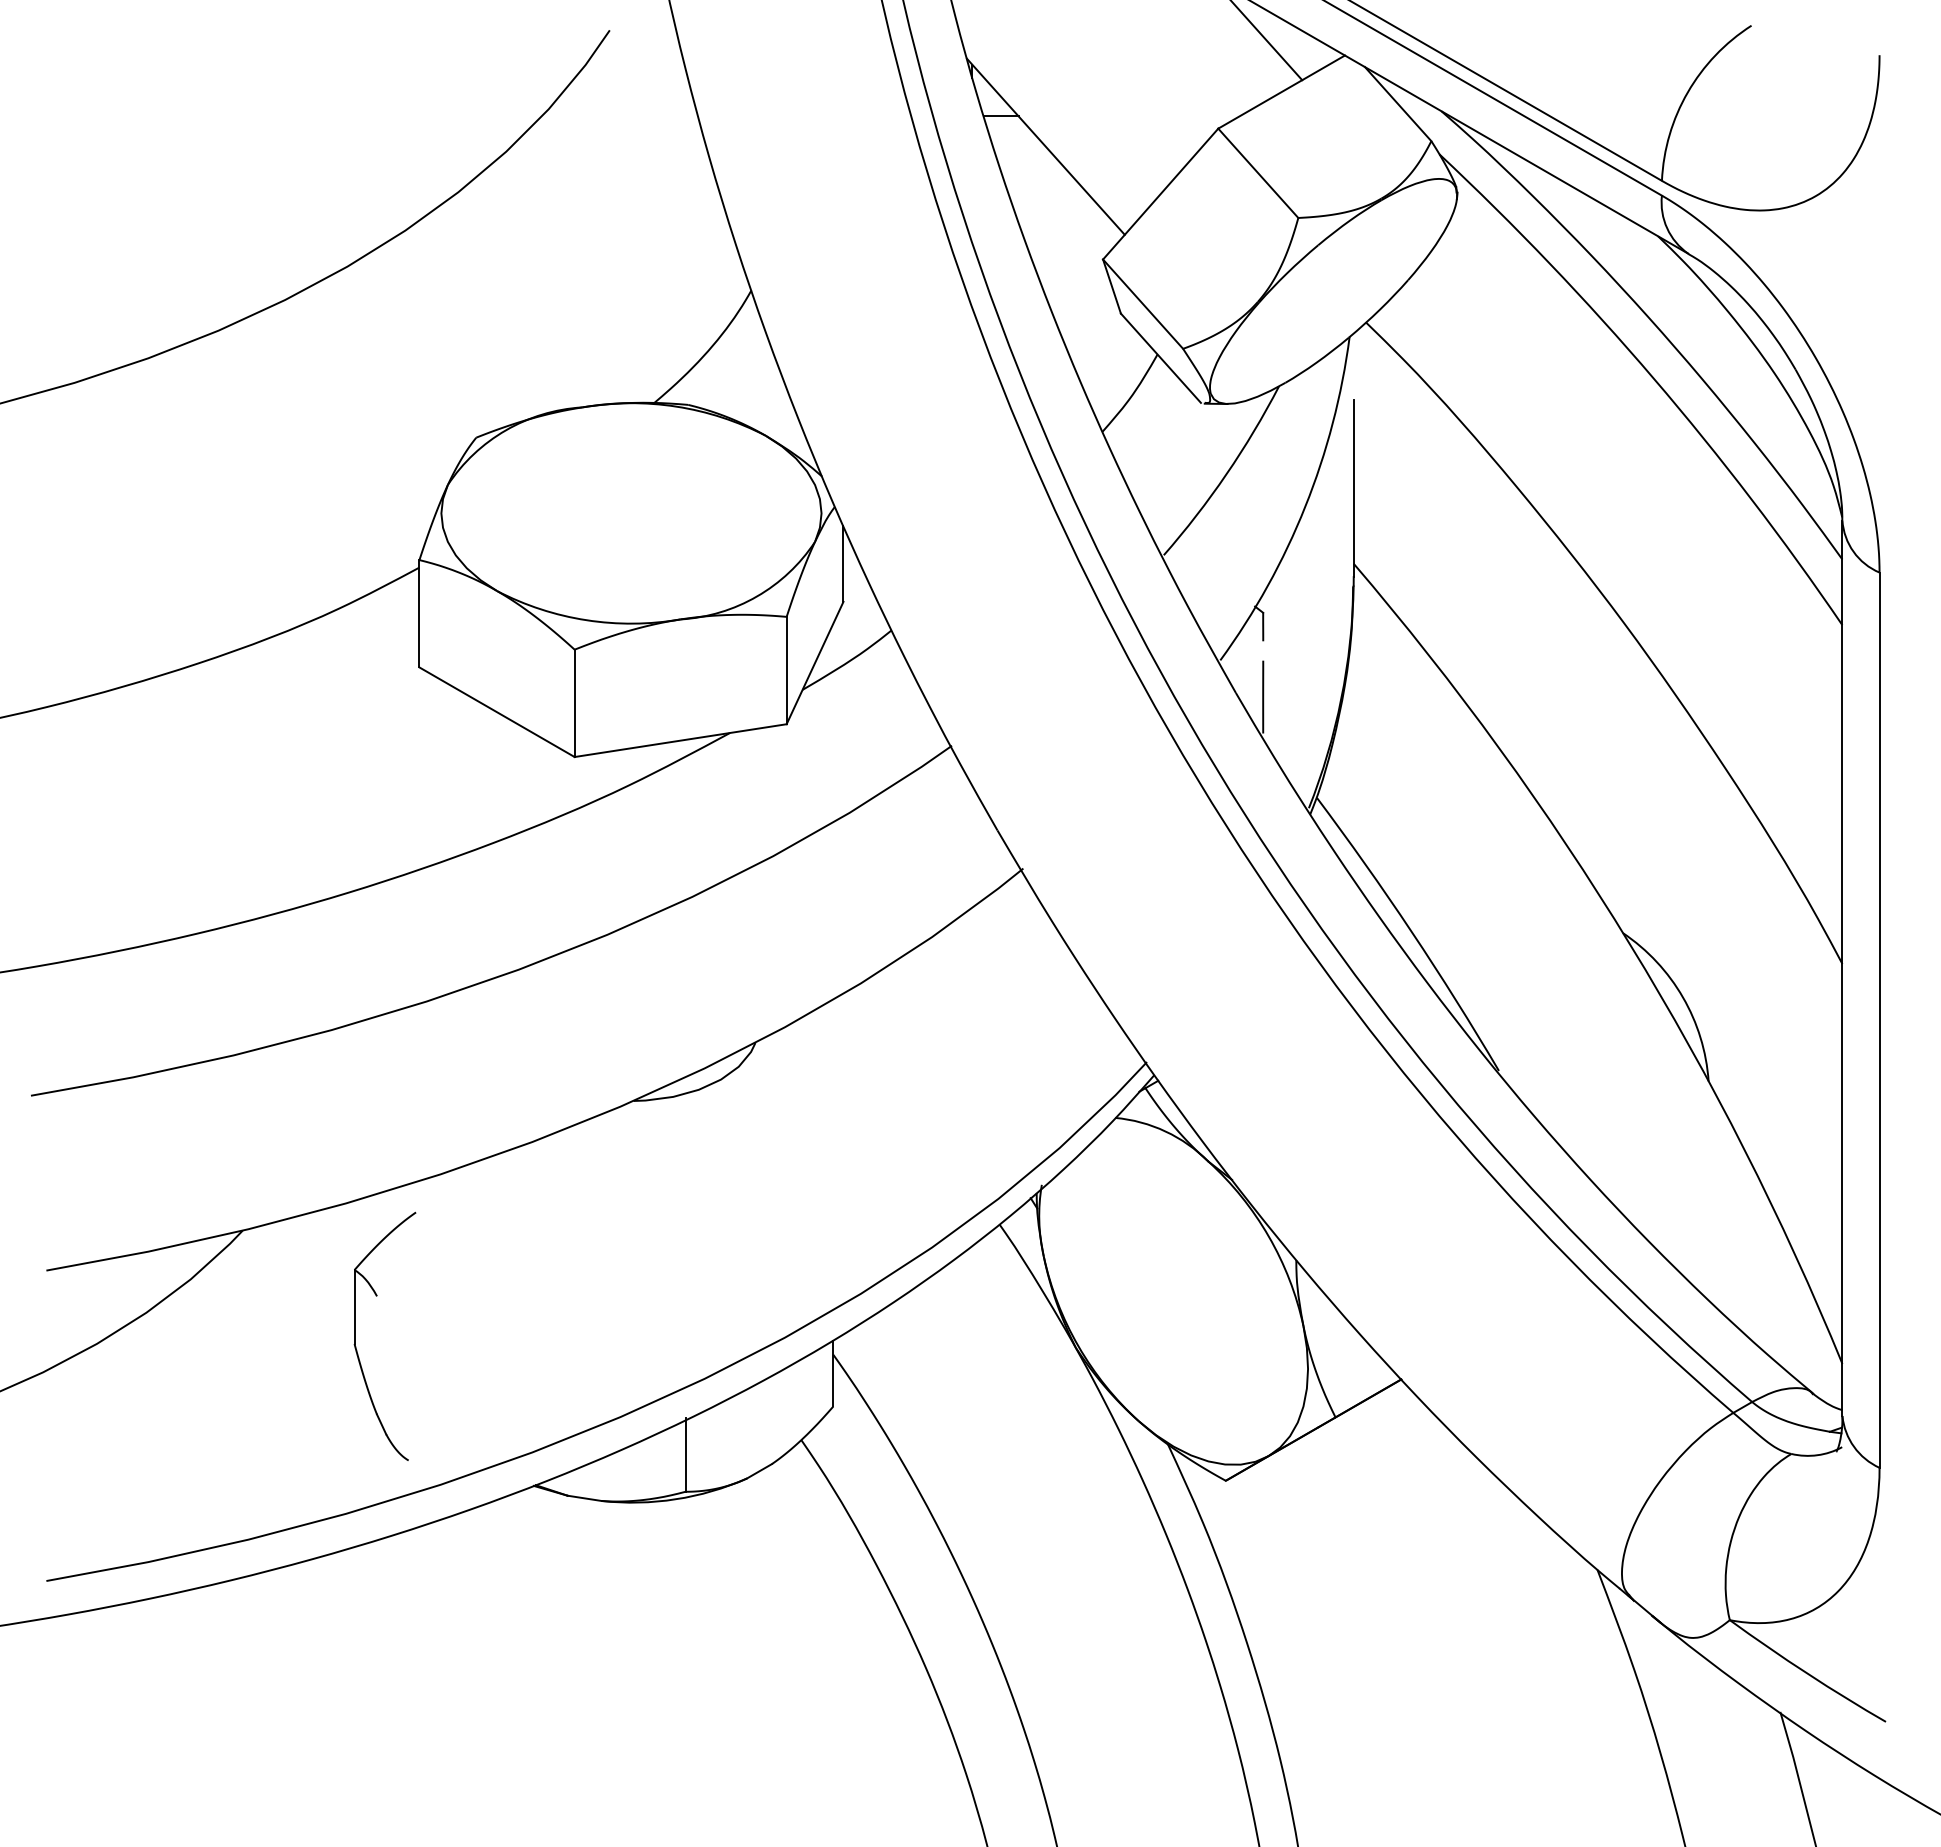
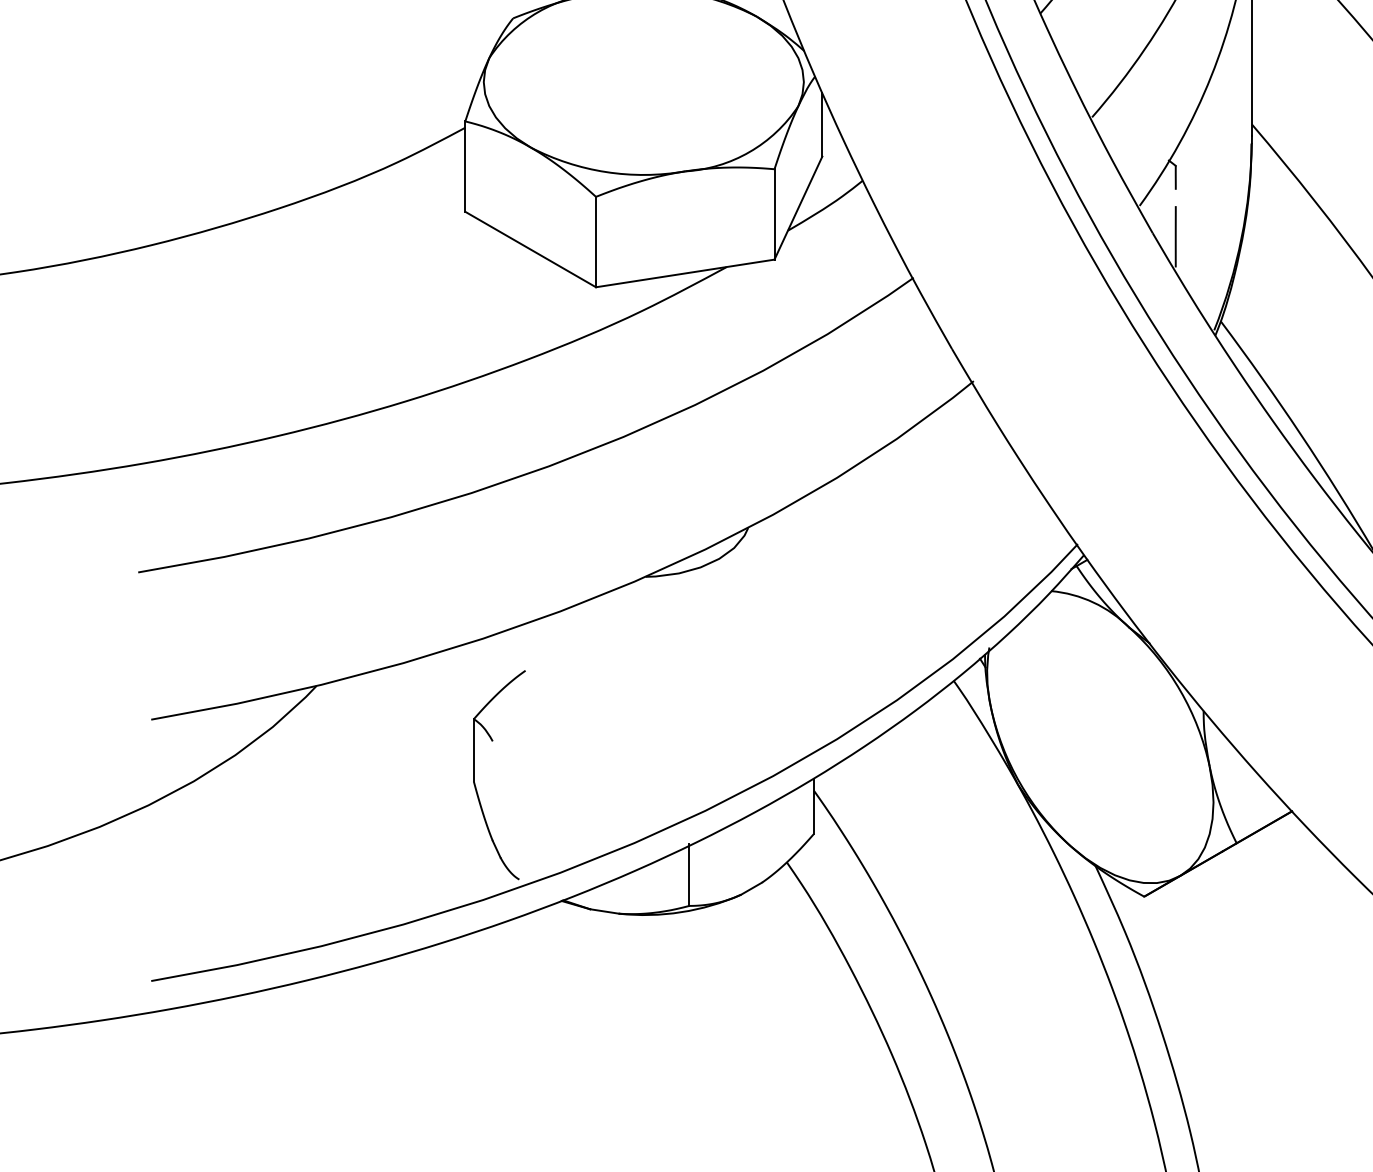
part: (355, 1335) -> (474, 774), moved

